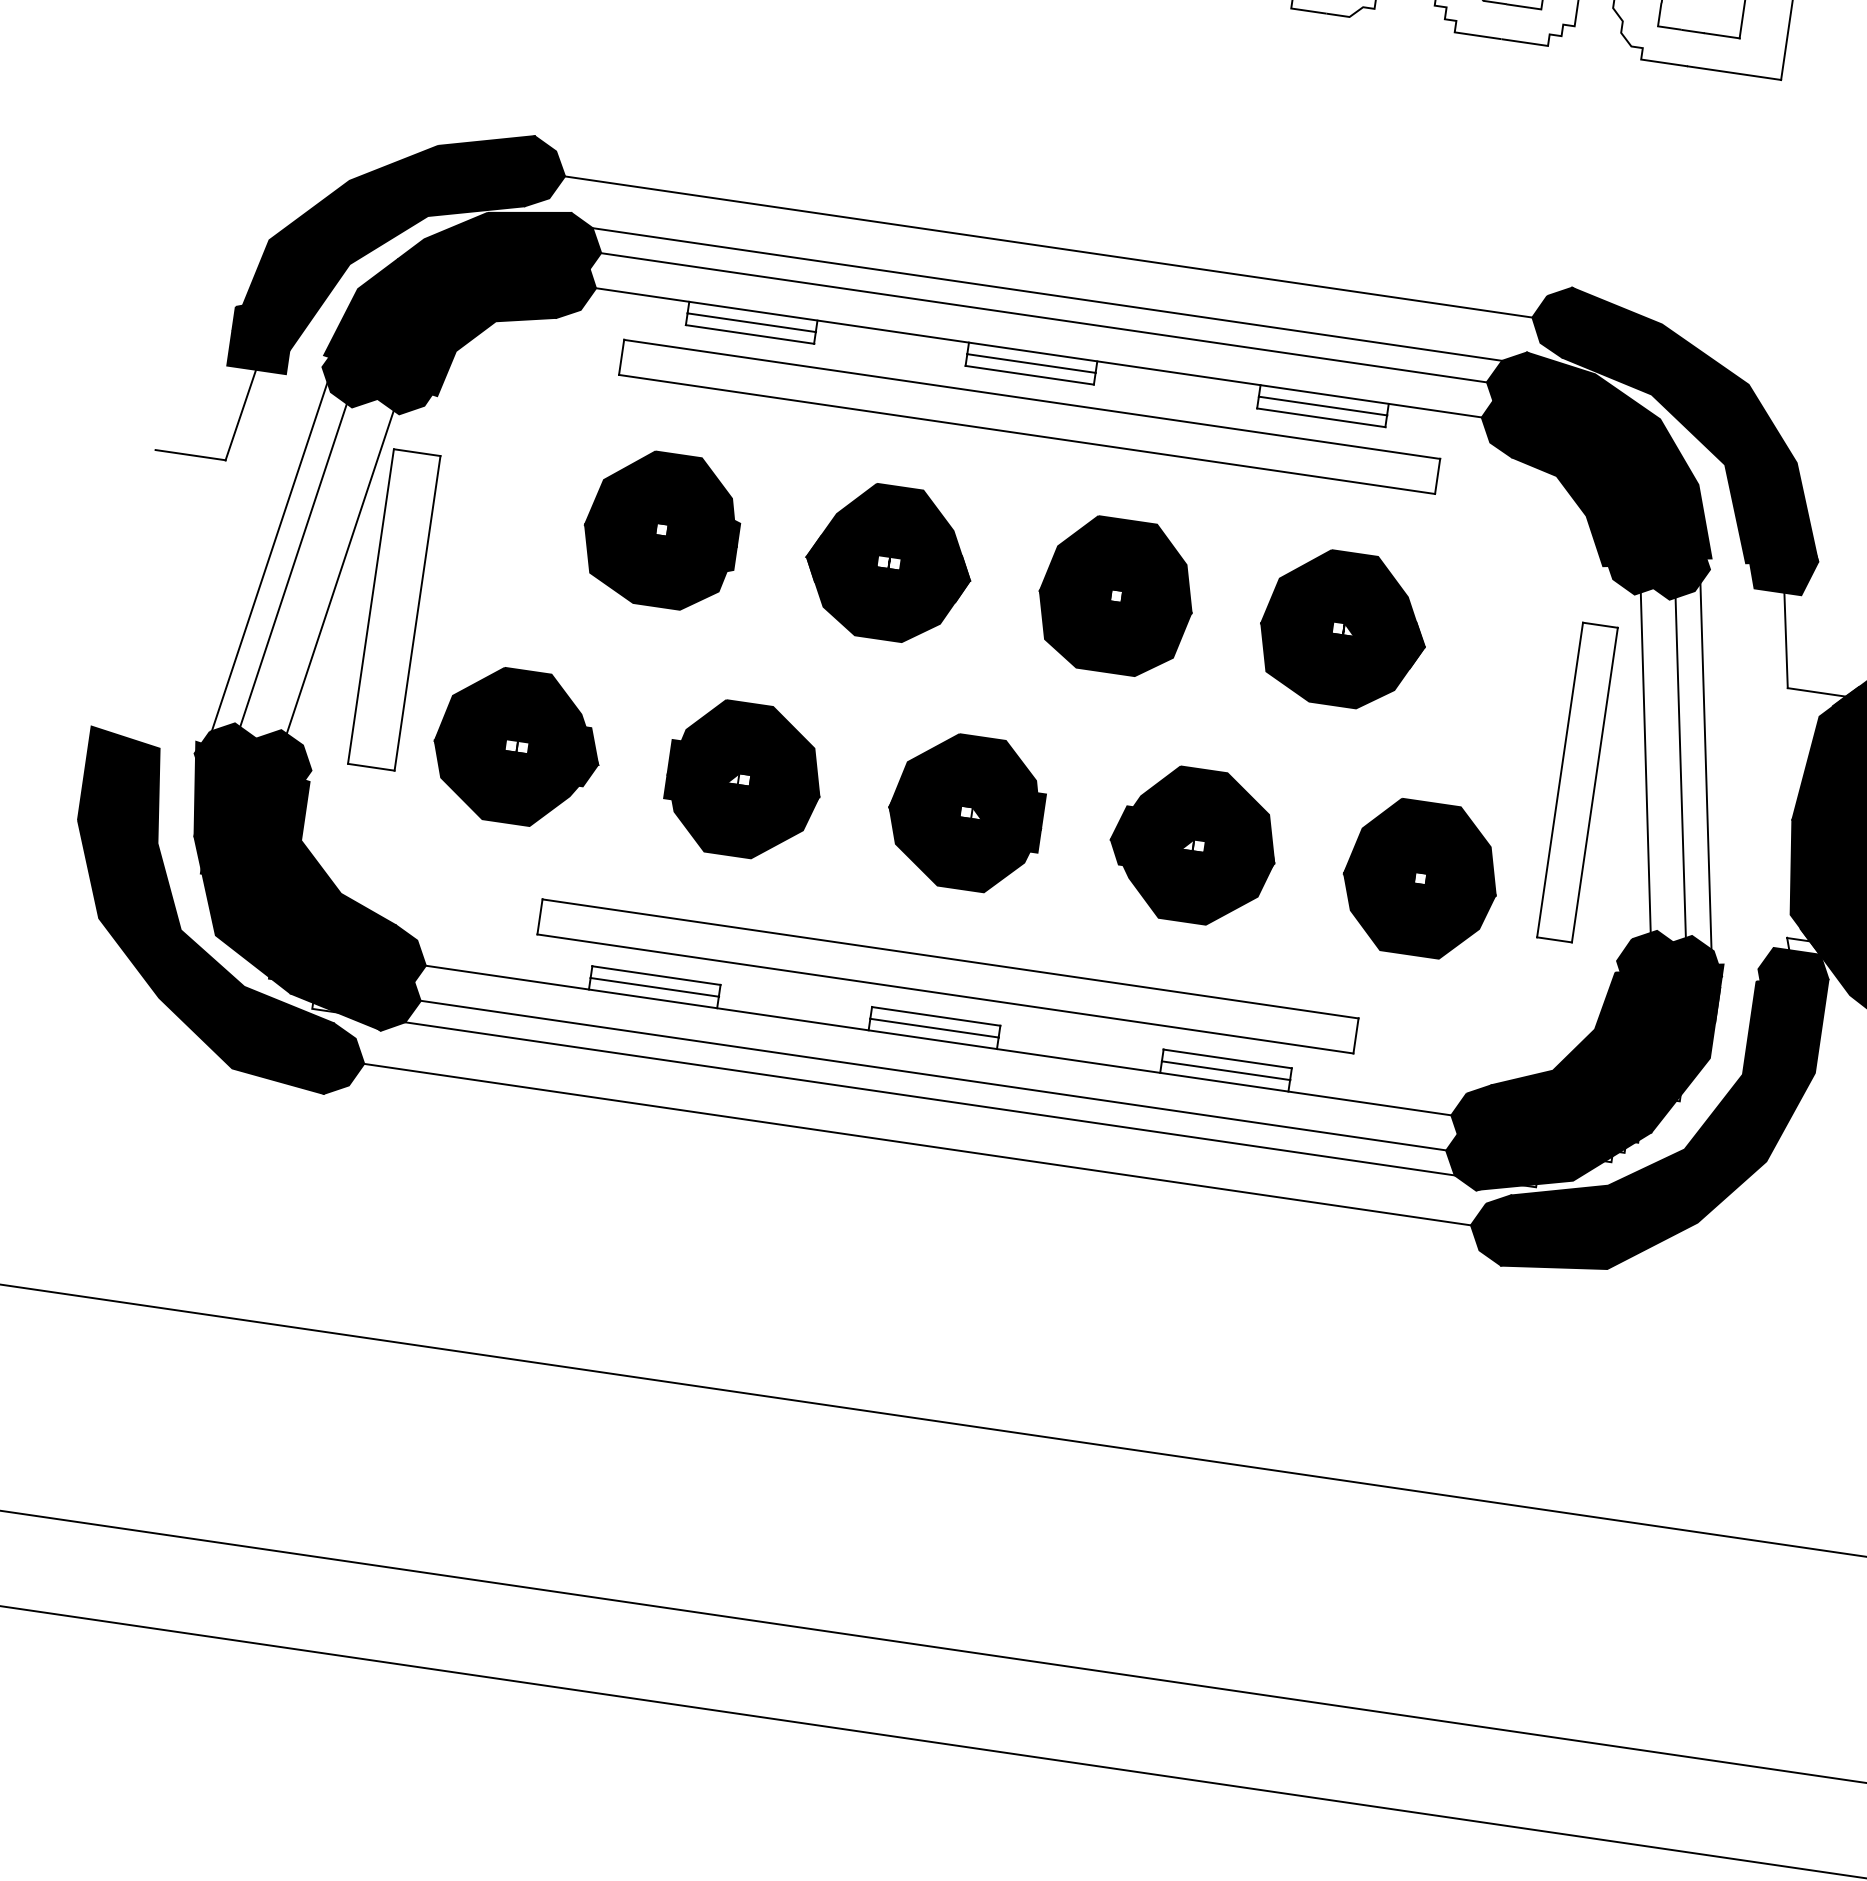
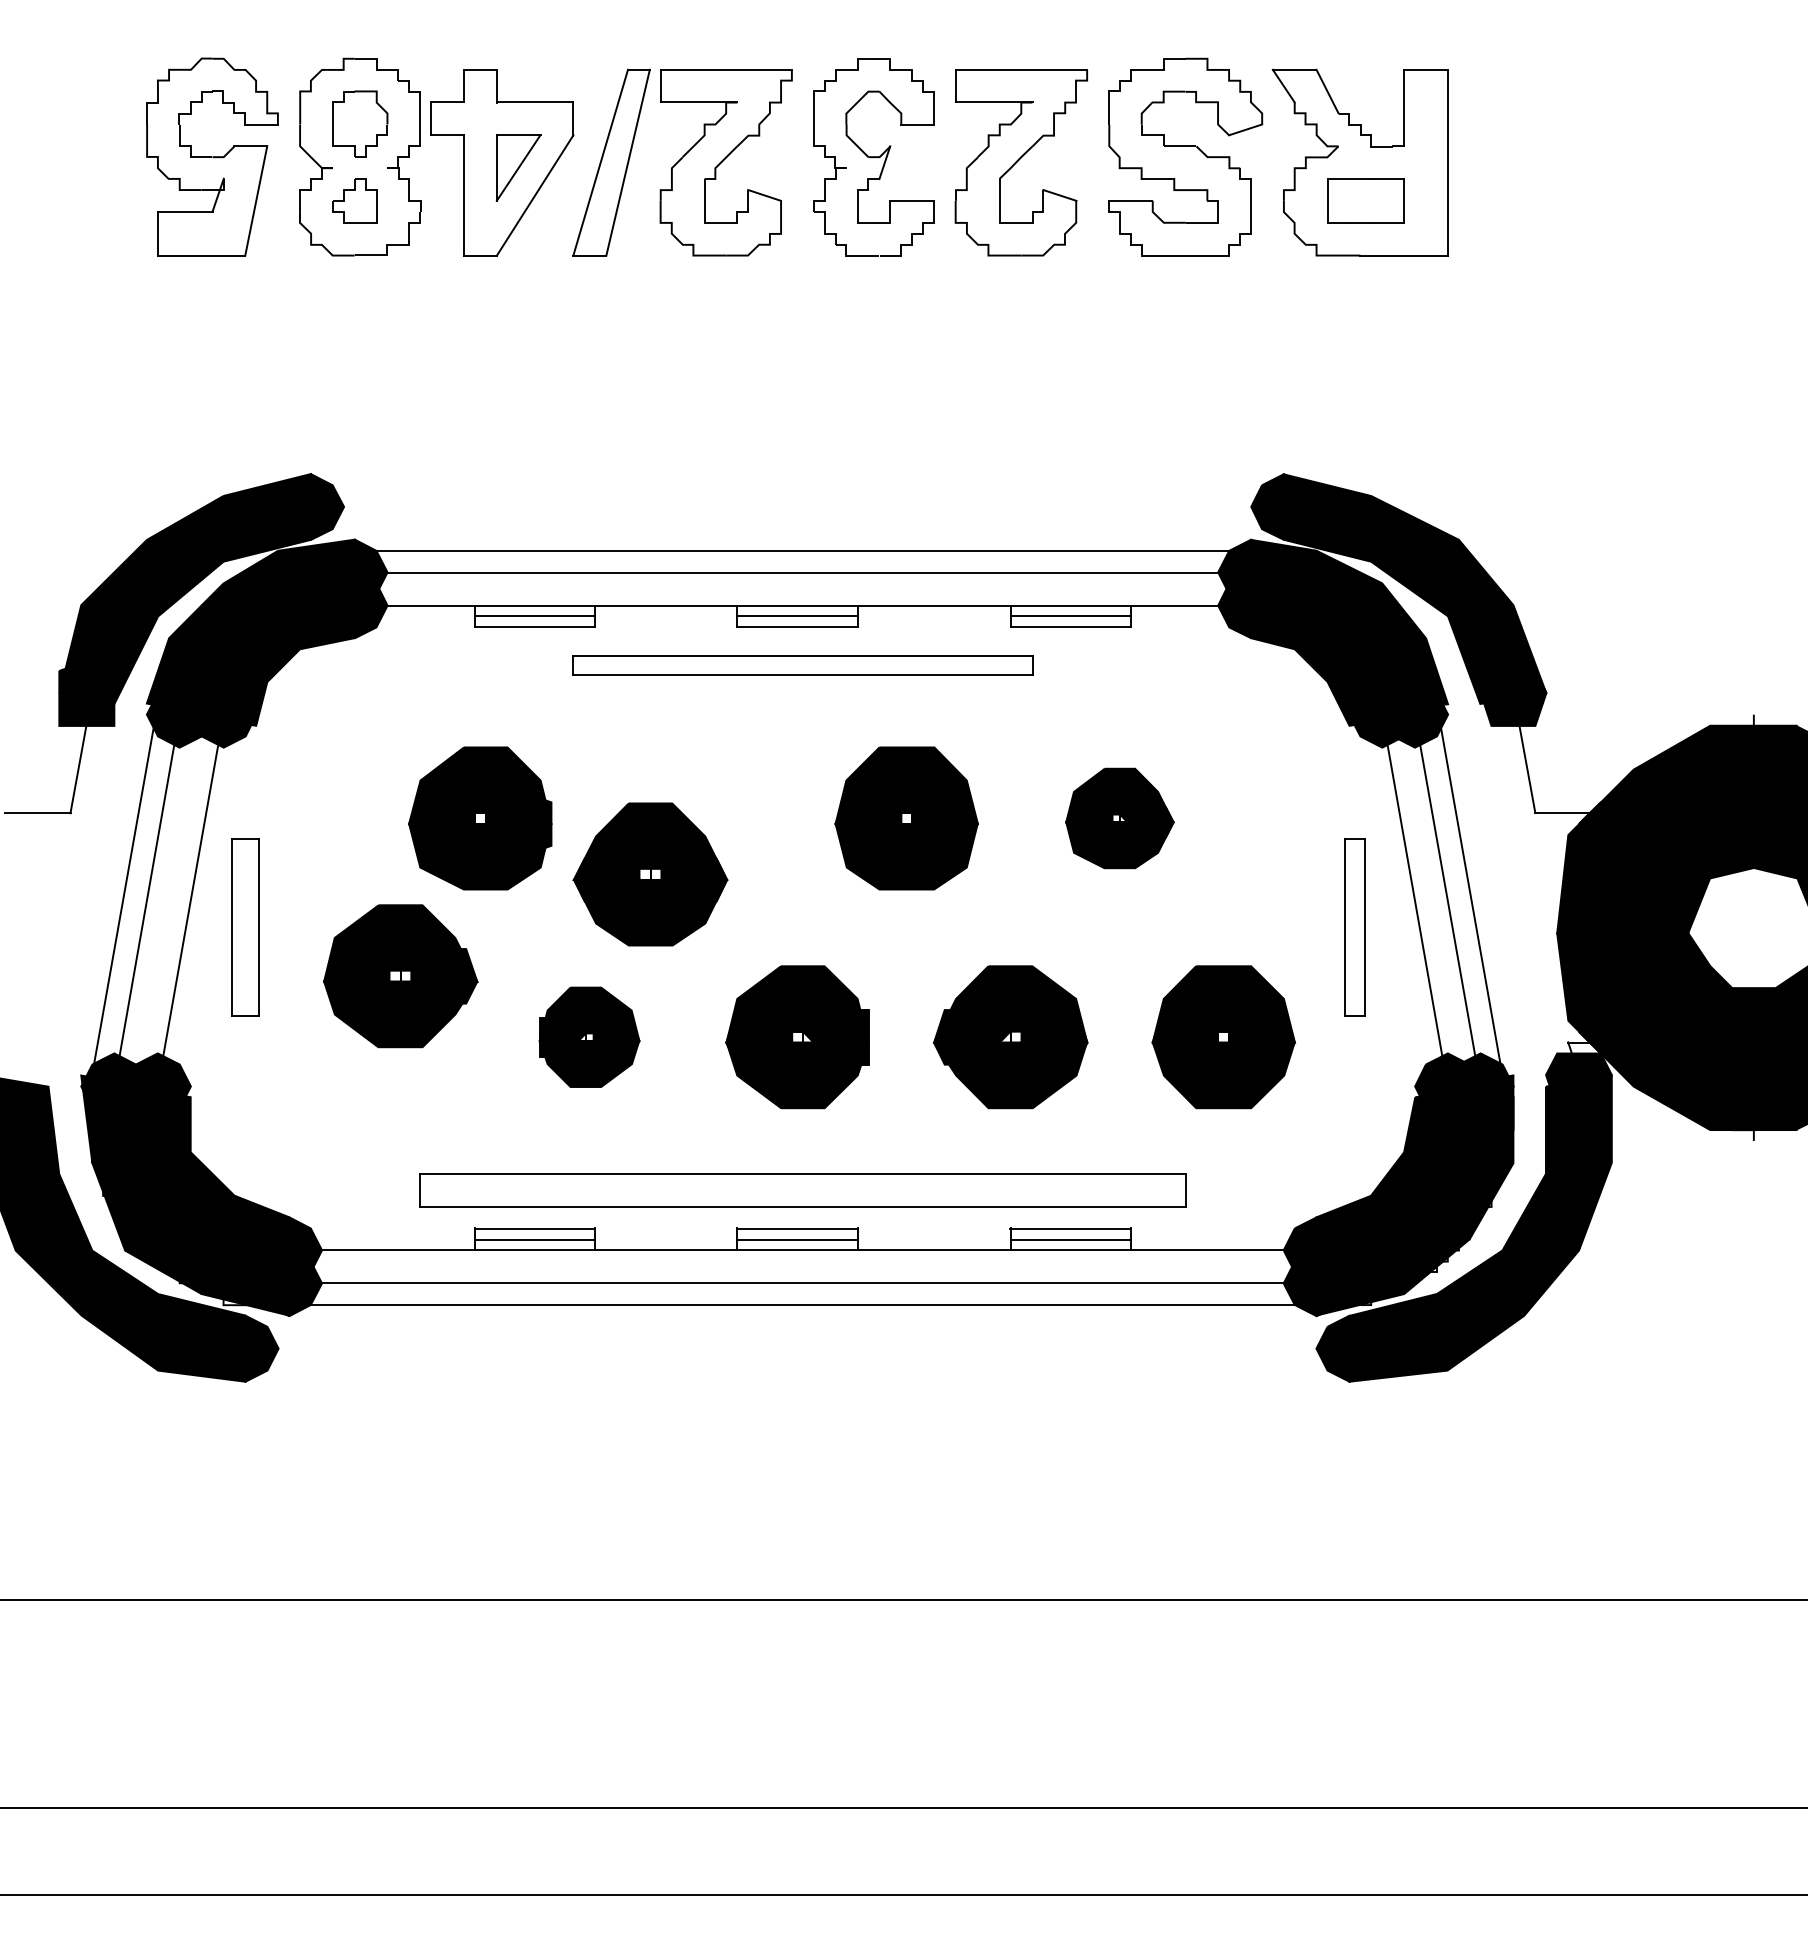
line: (1048, 247) -> (797, 507), removed
part: (1029, 416) -> (802, 665), size x0.6
part: (889, 562) -> (650, 874), moved
part: (394, 609) -> (245, 927), size x0.6
part: (1343, 629) -> (1119, 818), size x0.7
part: (517, 747) -> (400, 976), moved
part: (744, 780) -> (589, 1037), size x0.7
part: (1577, 782) -> (1354, 927), size x0.6
line: (917, 1144) -> (797, 1348), removed

